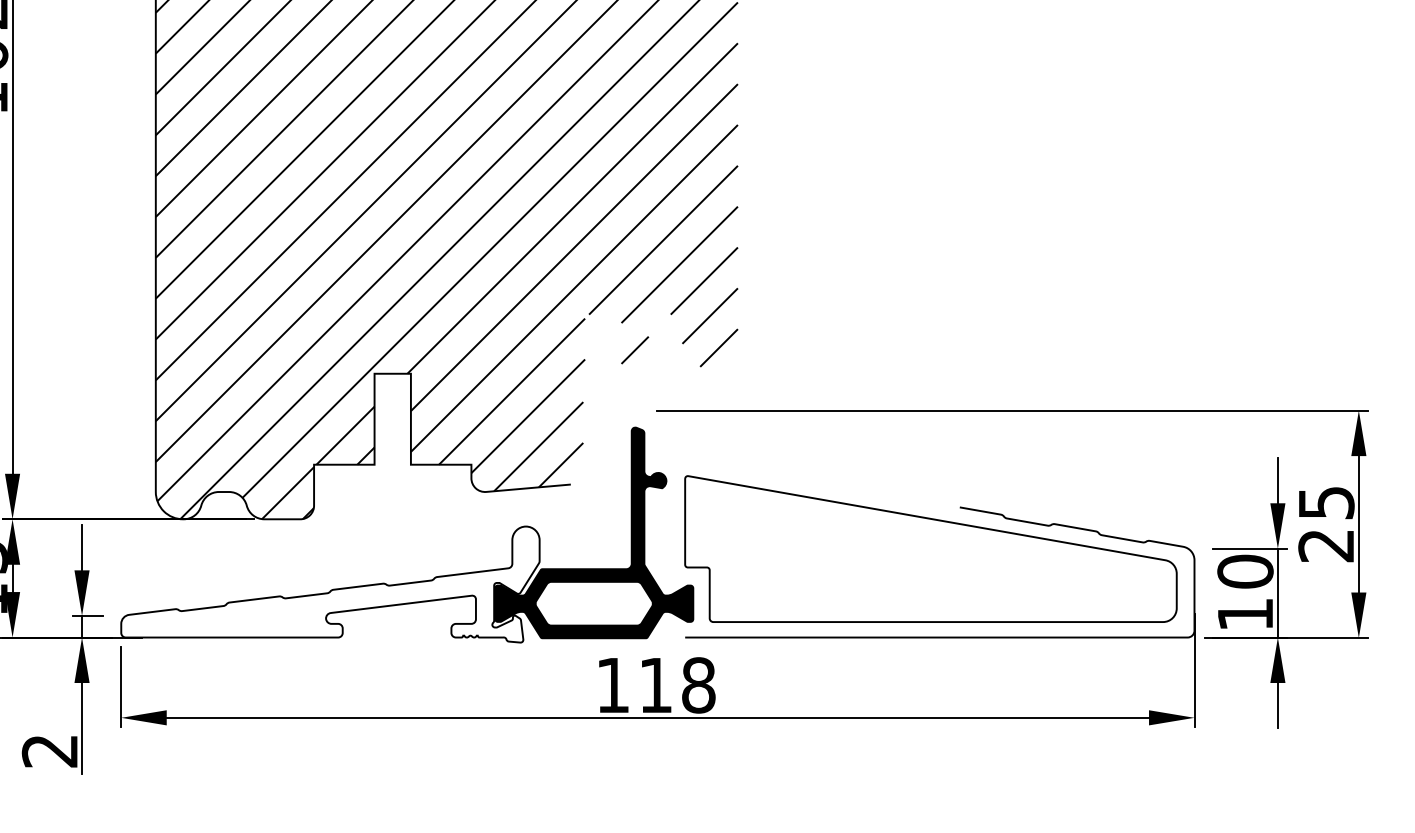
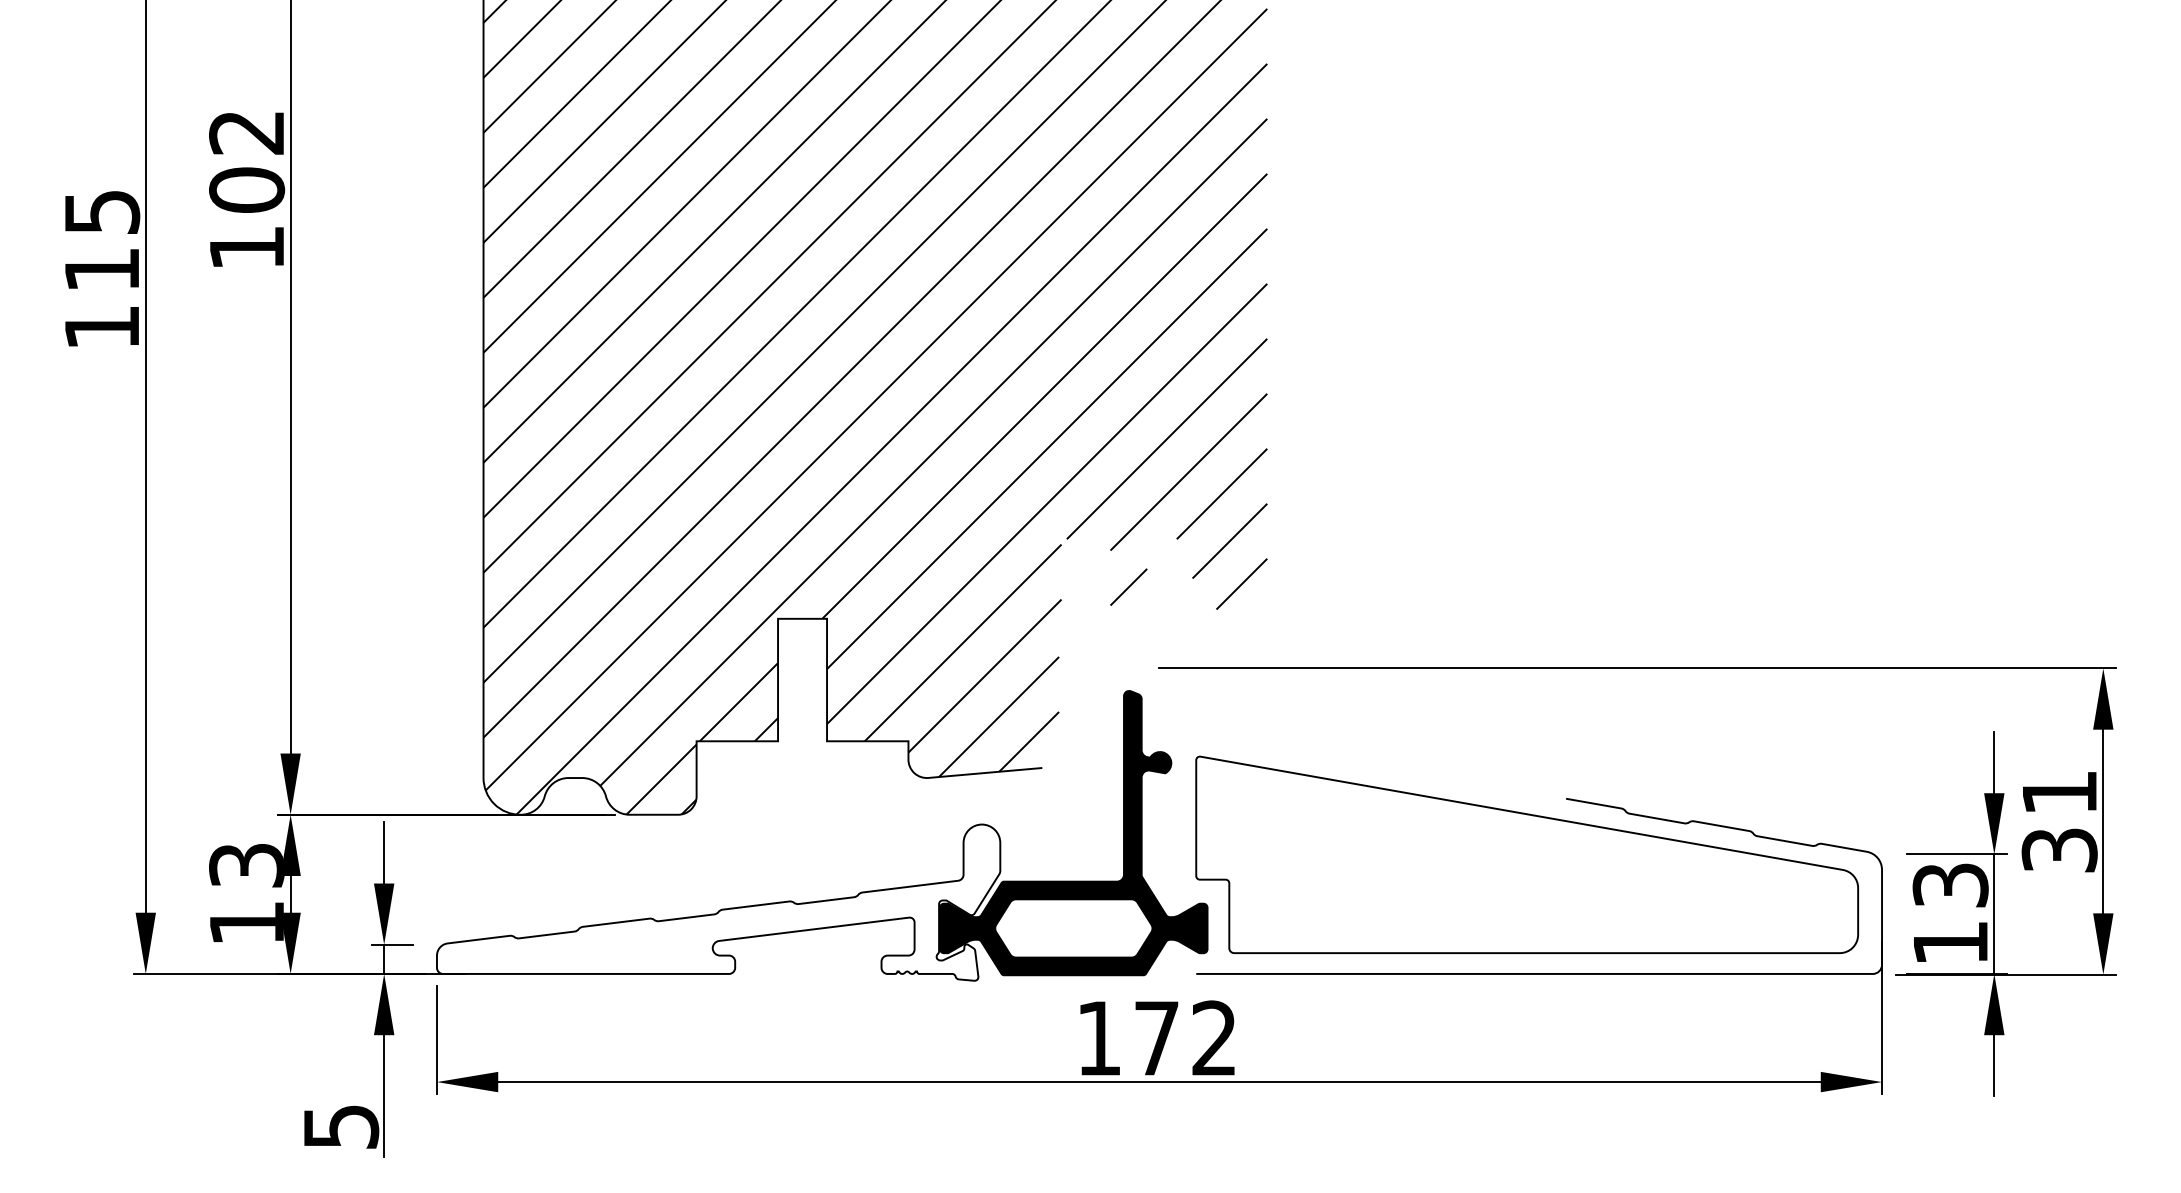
text: (1326, 524) -> (2059, 821), 25 -> 31
text: (1245, 571) -> (1950, 885), 10 -> 13
text: (677, 685) -> (1186, 1038), 118 -> 172
text: (50, 750) -> (341, 1126), 2 -> 5

